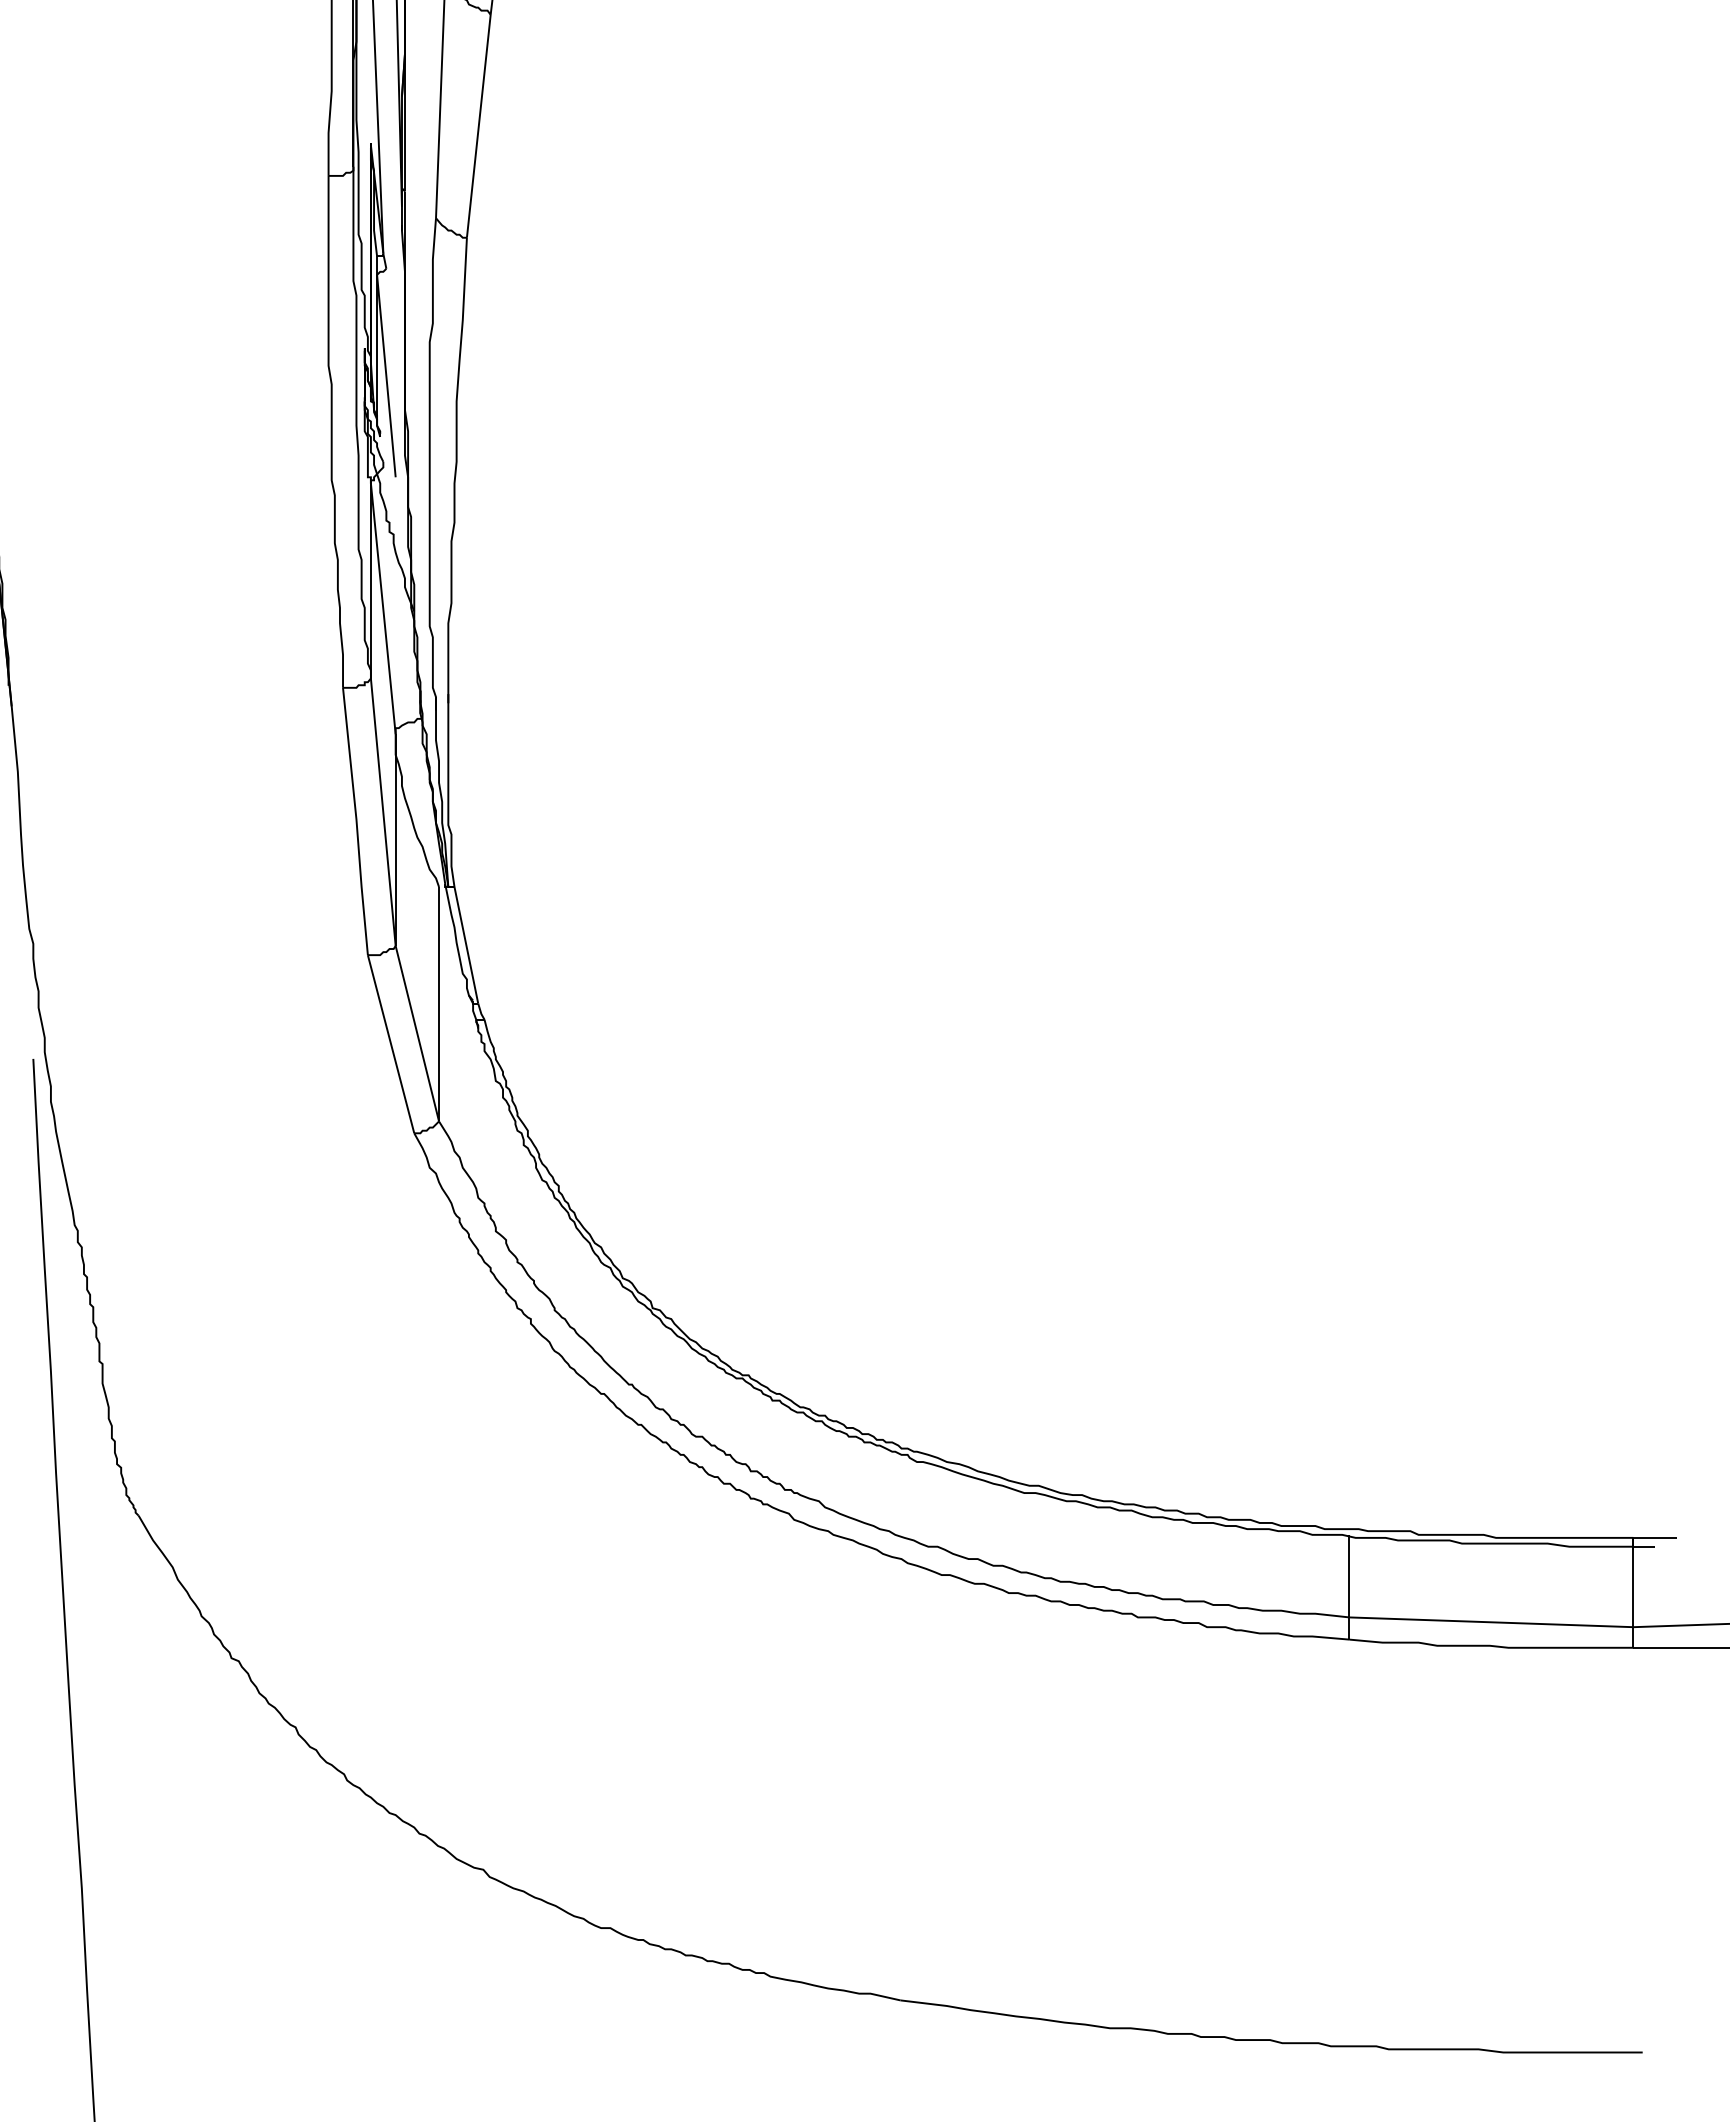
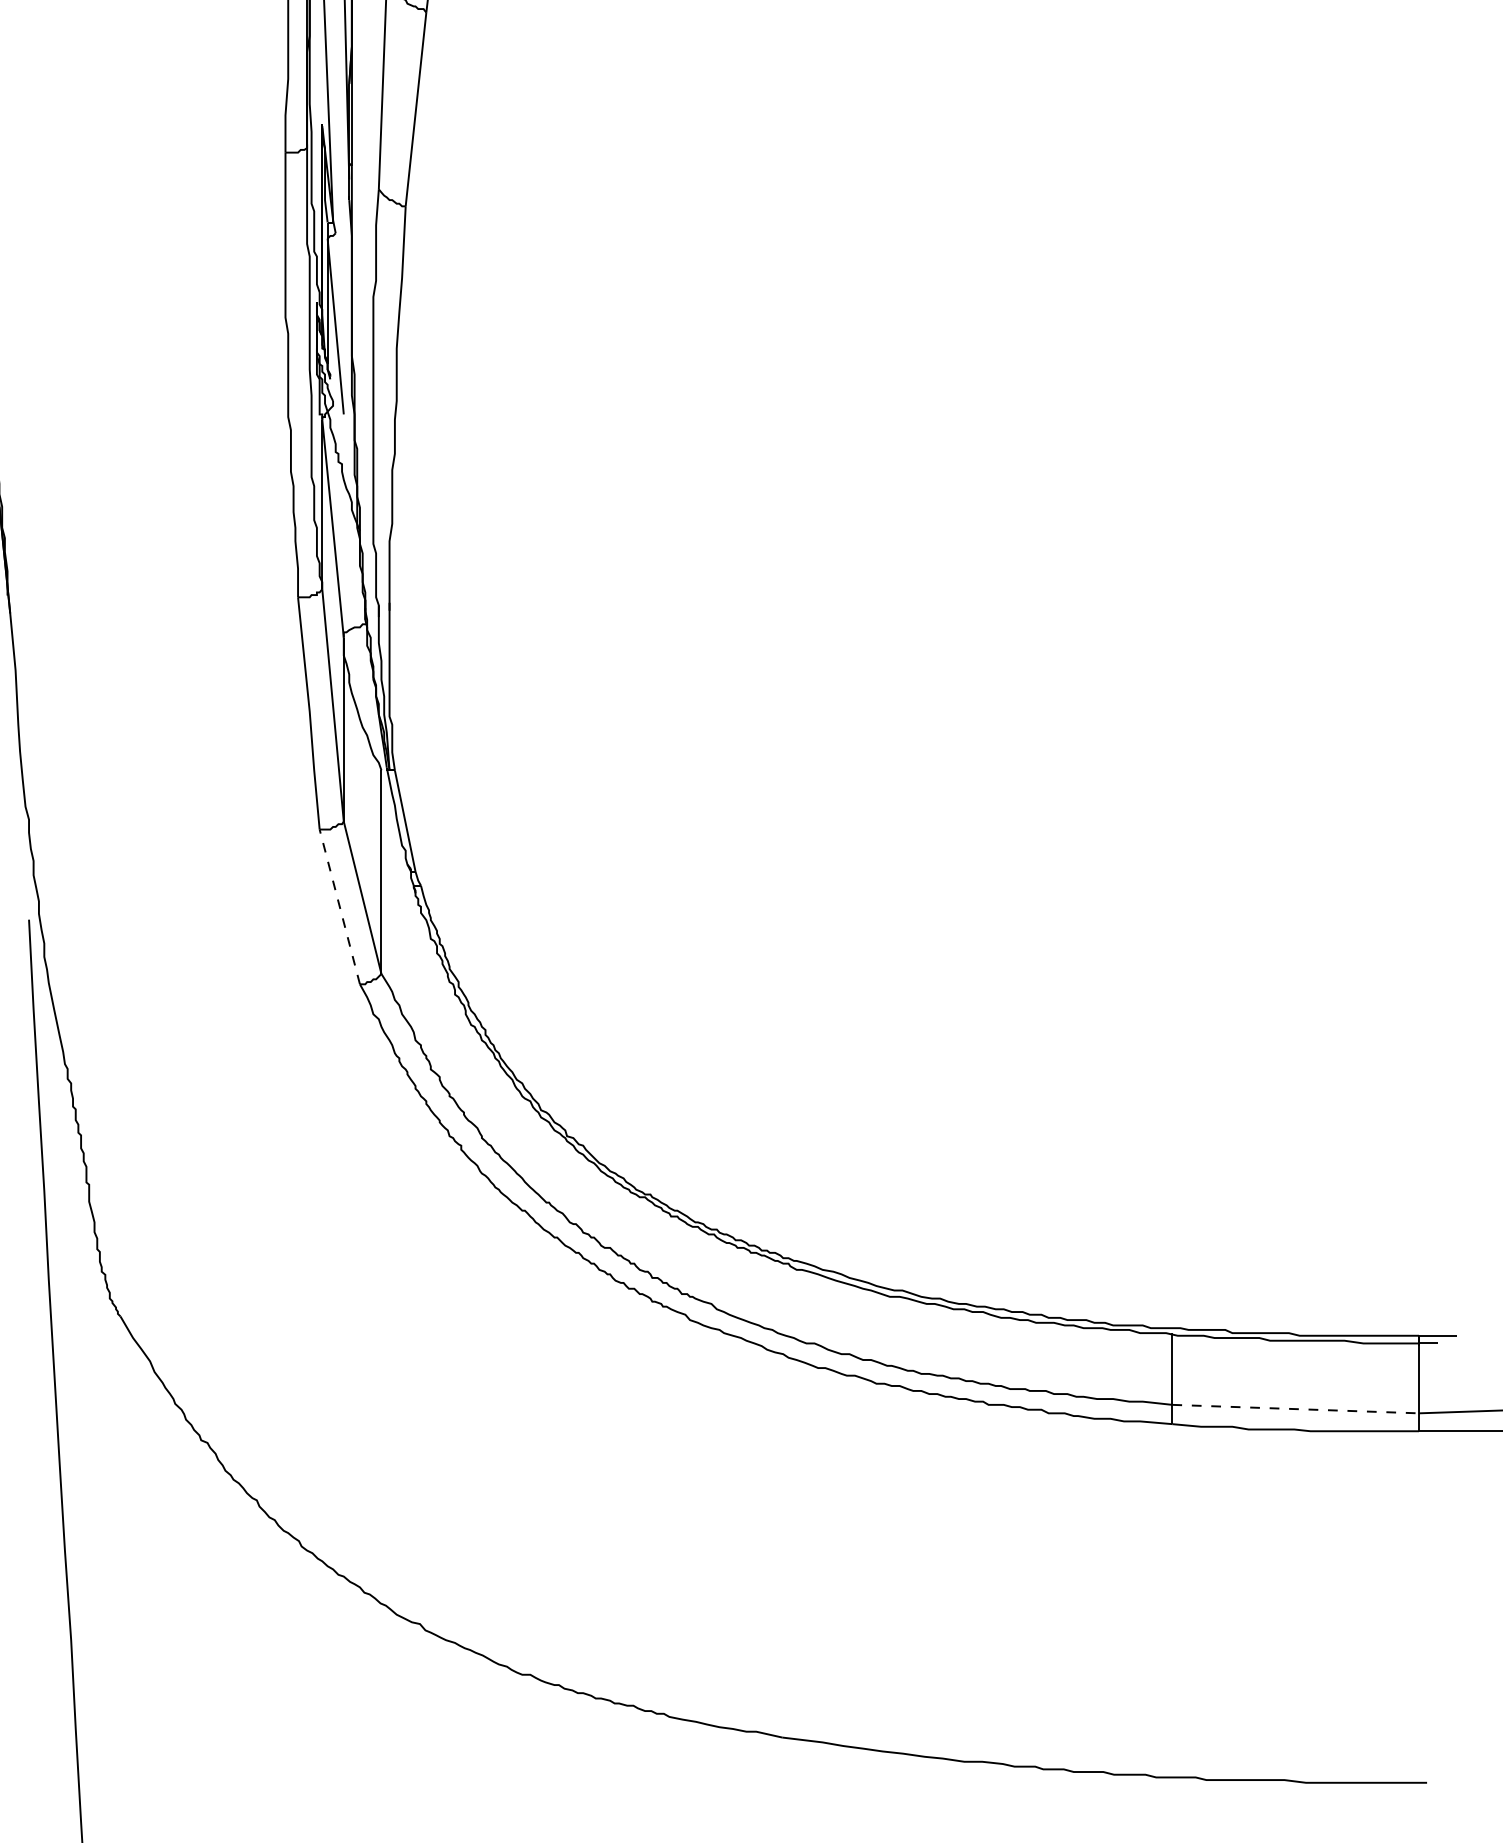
line: (390, 1043) -> (339, 906), solid -> dashed
line: (1491, 1622) -> (1295, 1409), solid -> dashed

